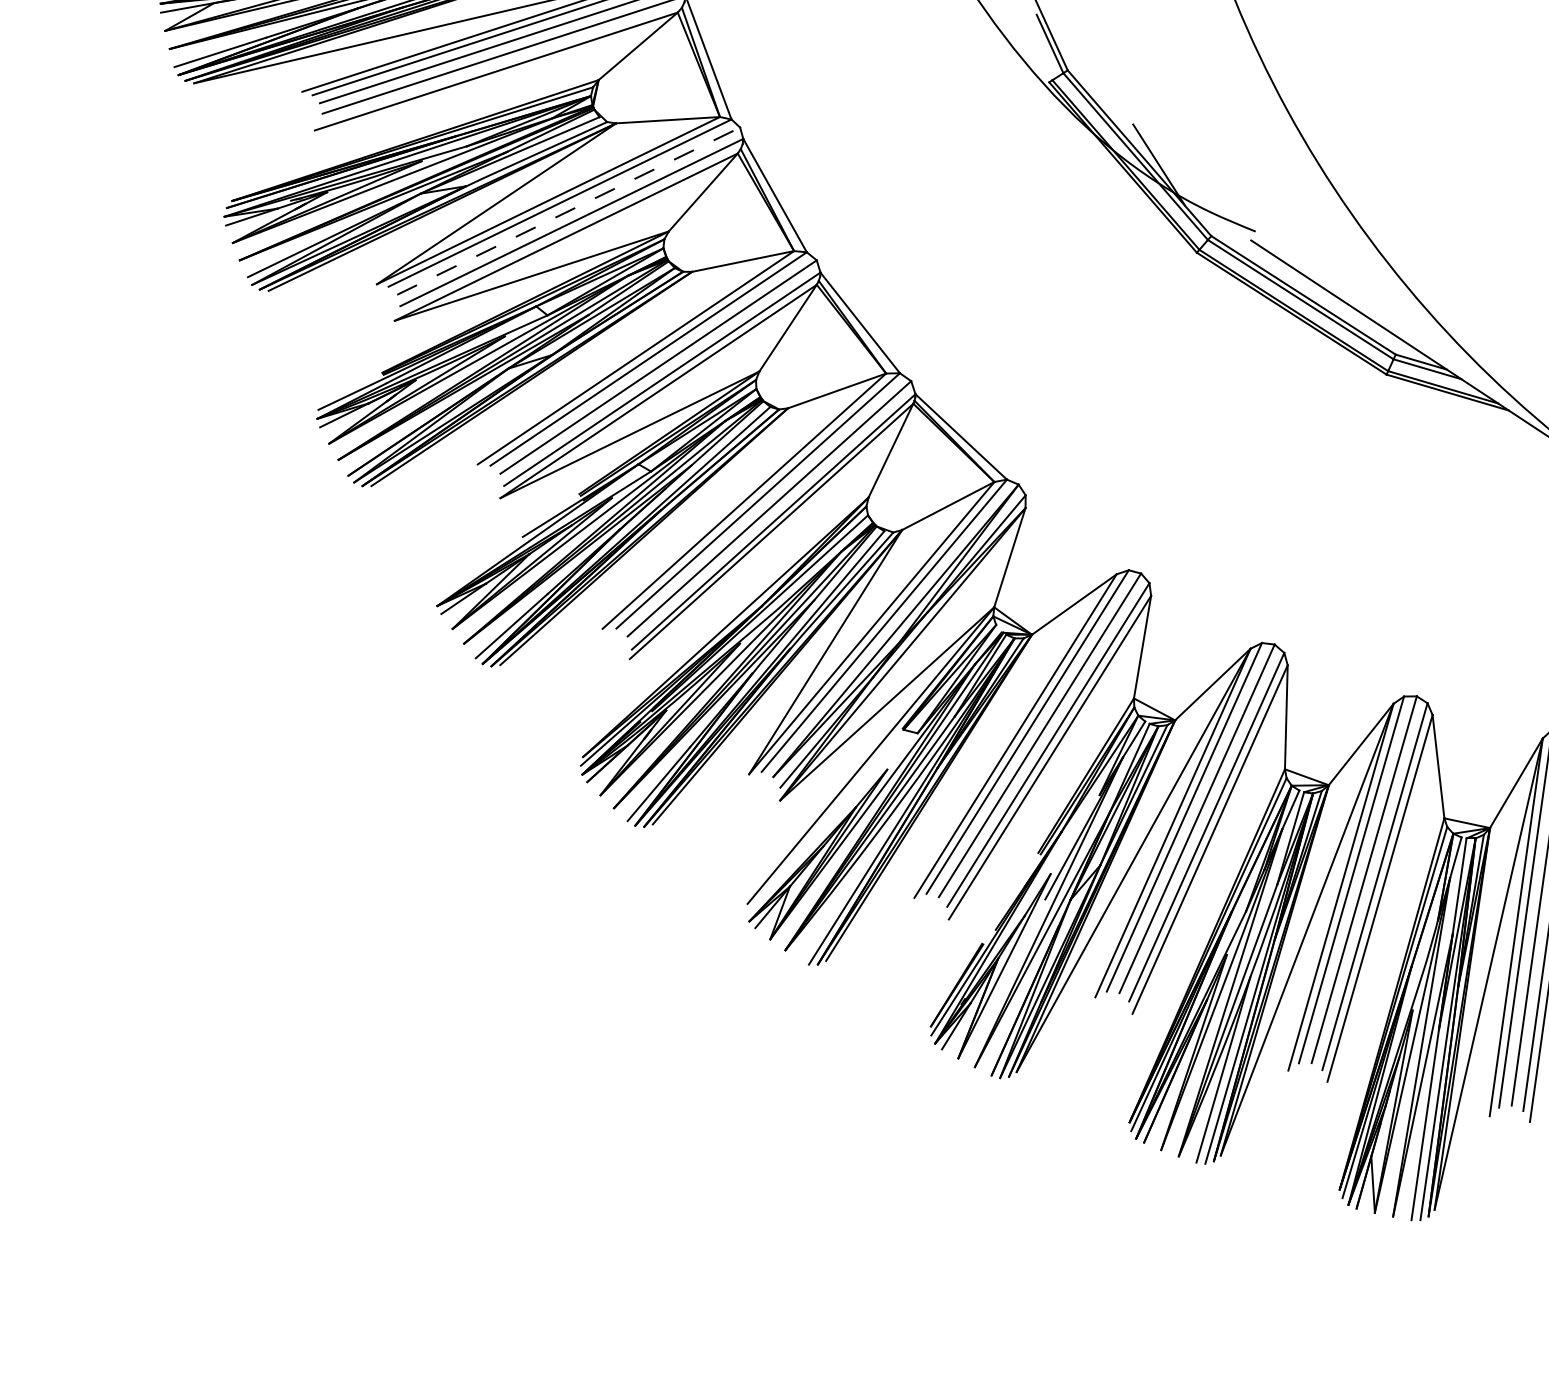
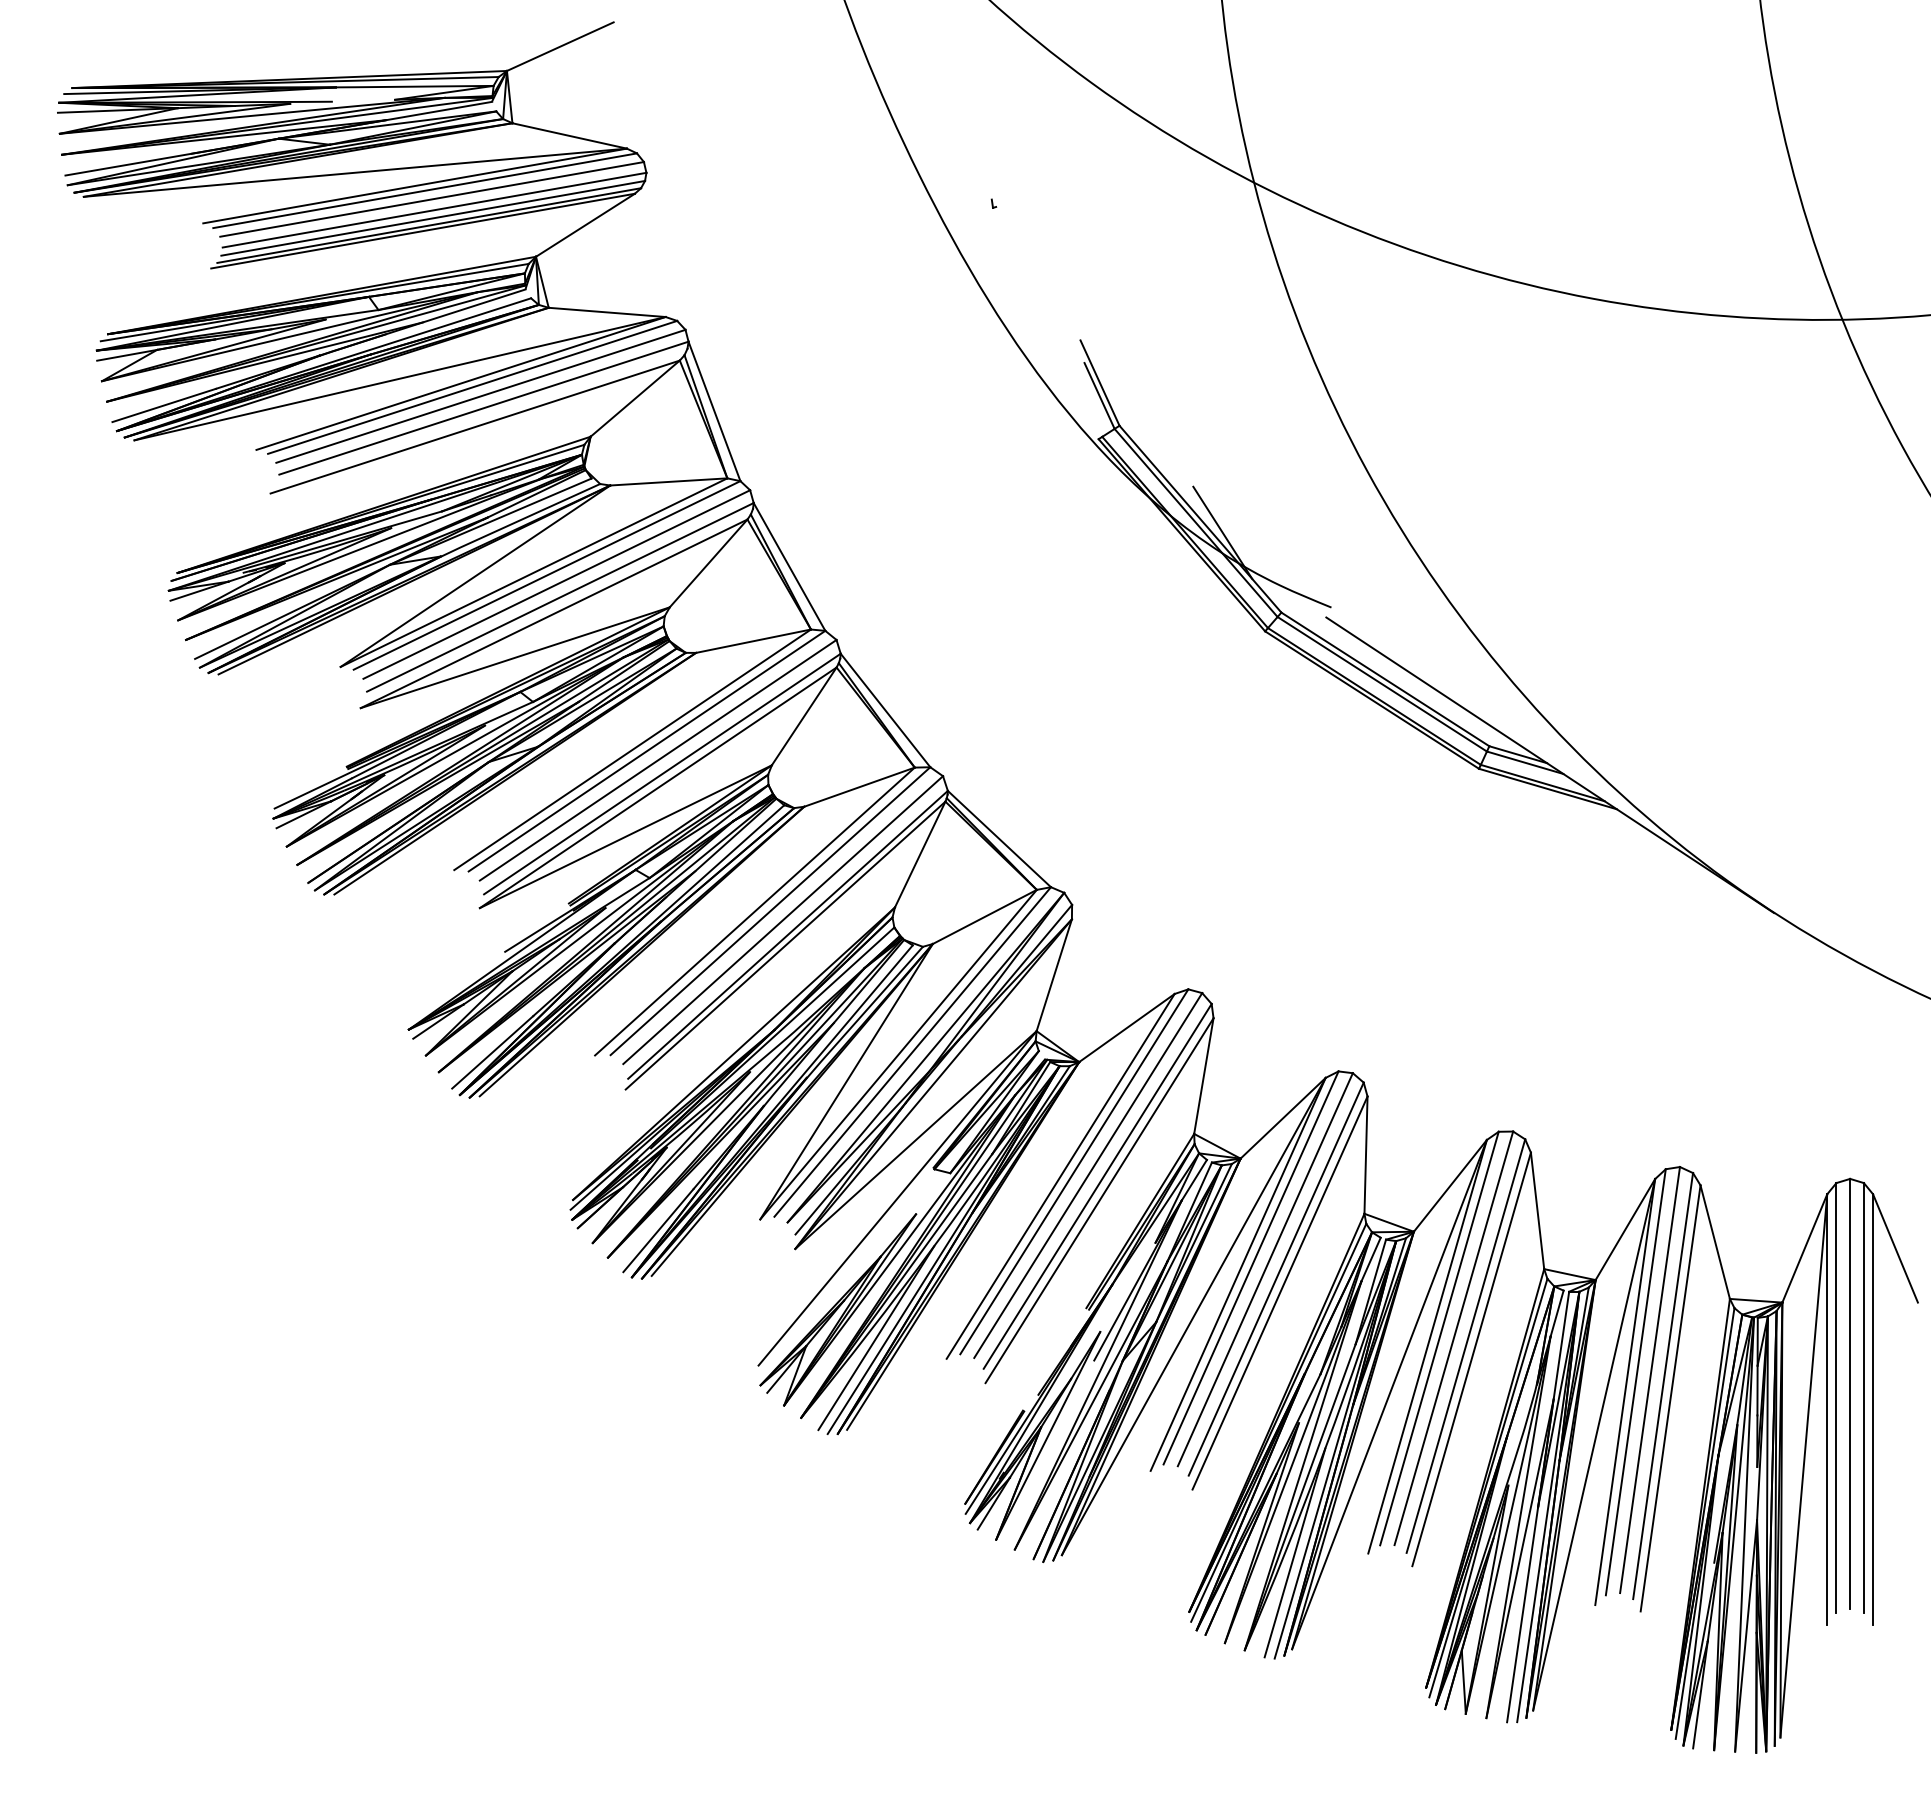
line: (569, 211) -> (557, 584), dashed -> solid
line: (852, 879) -> (876, 1338), added

